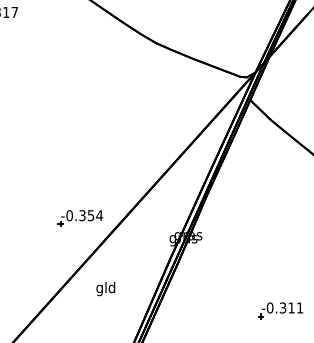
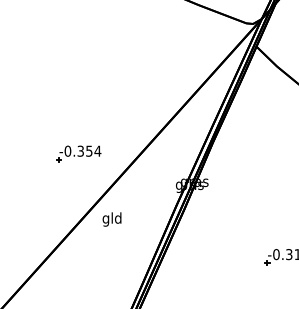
part: (80, 218) -> (78, 154), moved
text: (105, 288) -> (111, 219), moved

